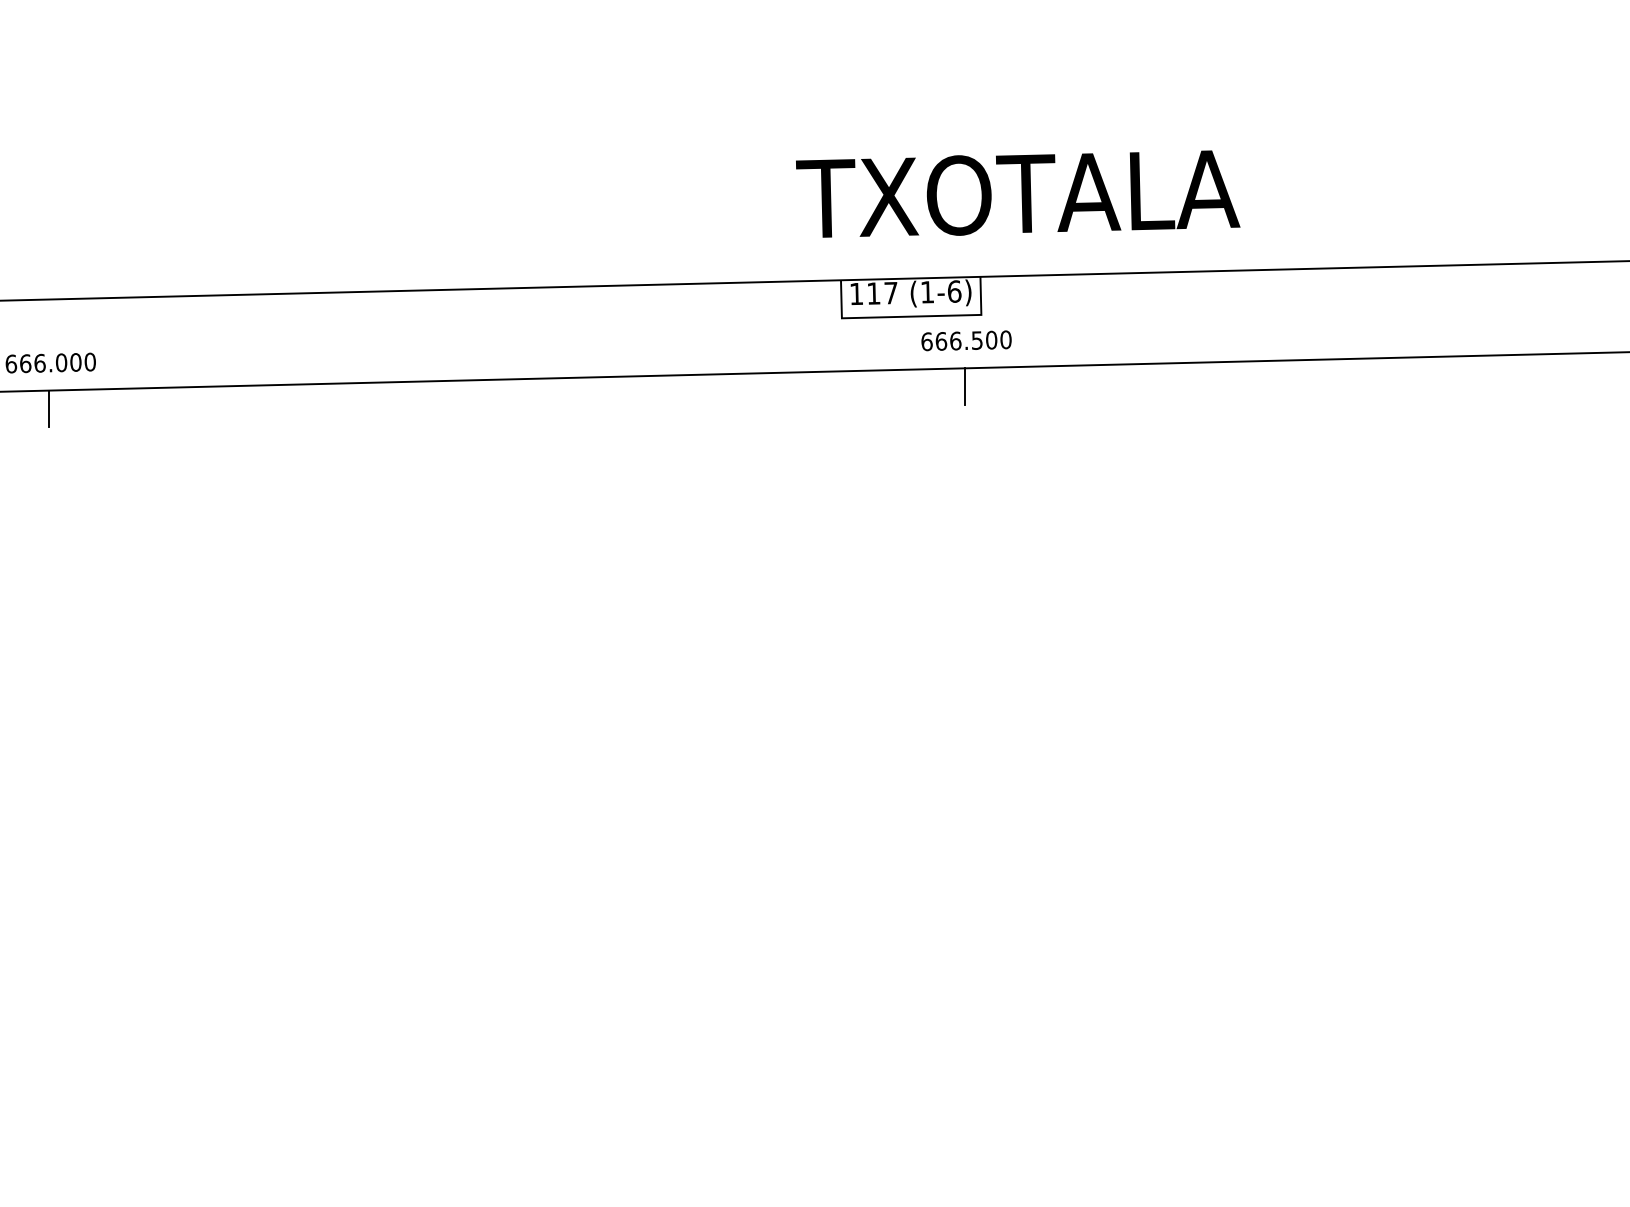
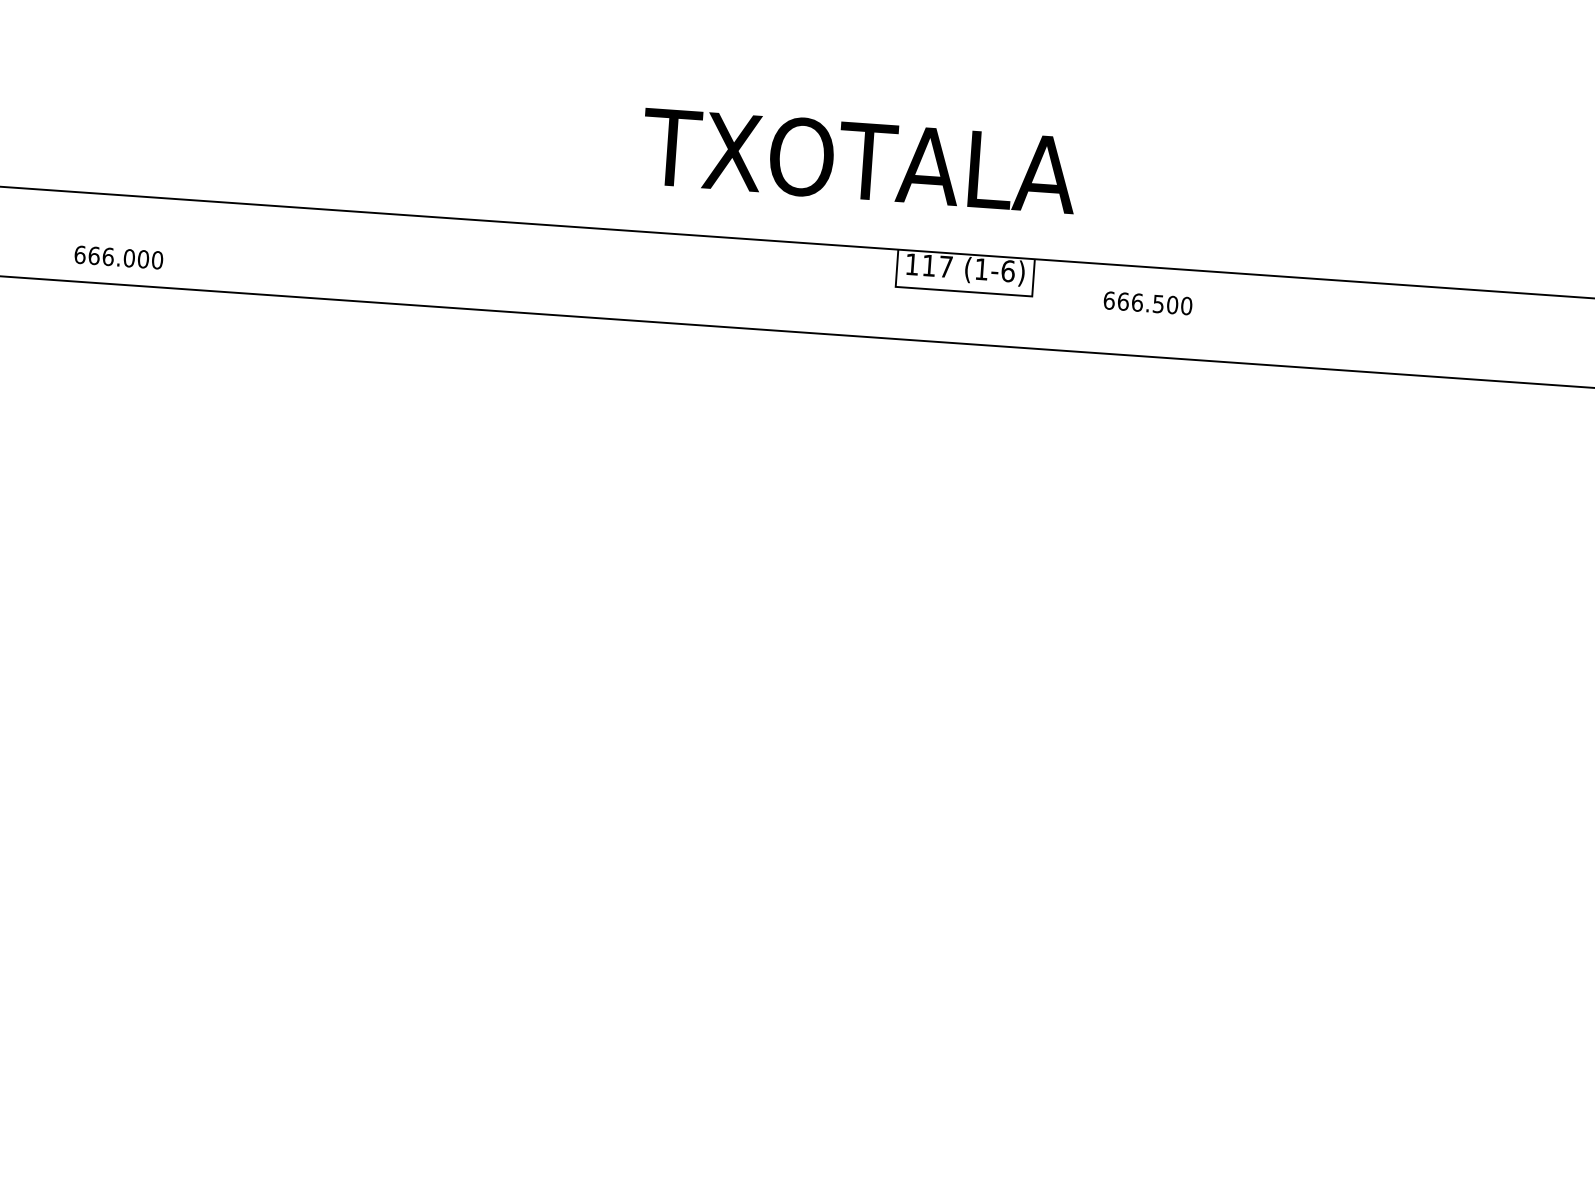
text: (1018, 193) -> (859, 160), moved
text: (966, 340) -> (1148, 303), moved
line: (964, 386) -> (1009, 364), removed
line: (48, 408) -> (112, 301), removed

